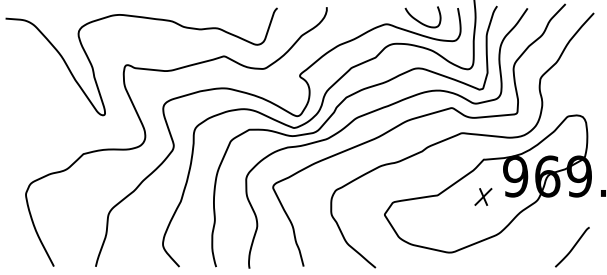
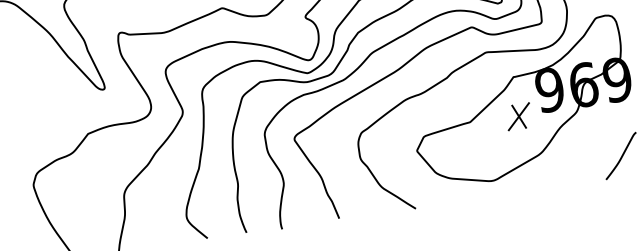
part: (483, 196) -> (518, 116), size x1.4

